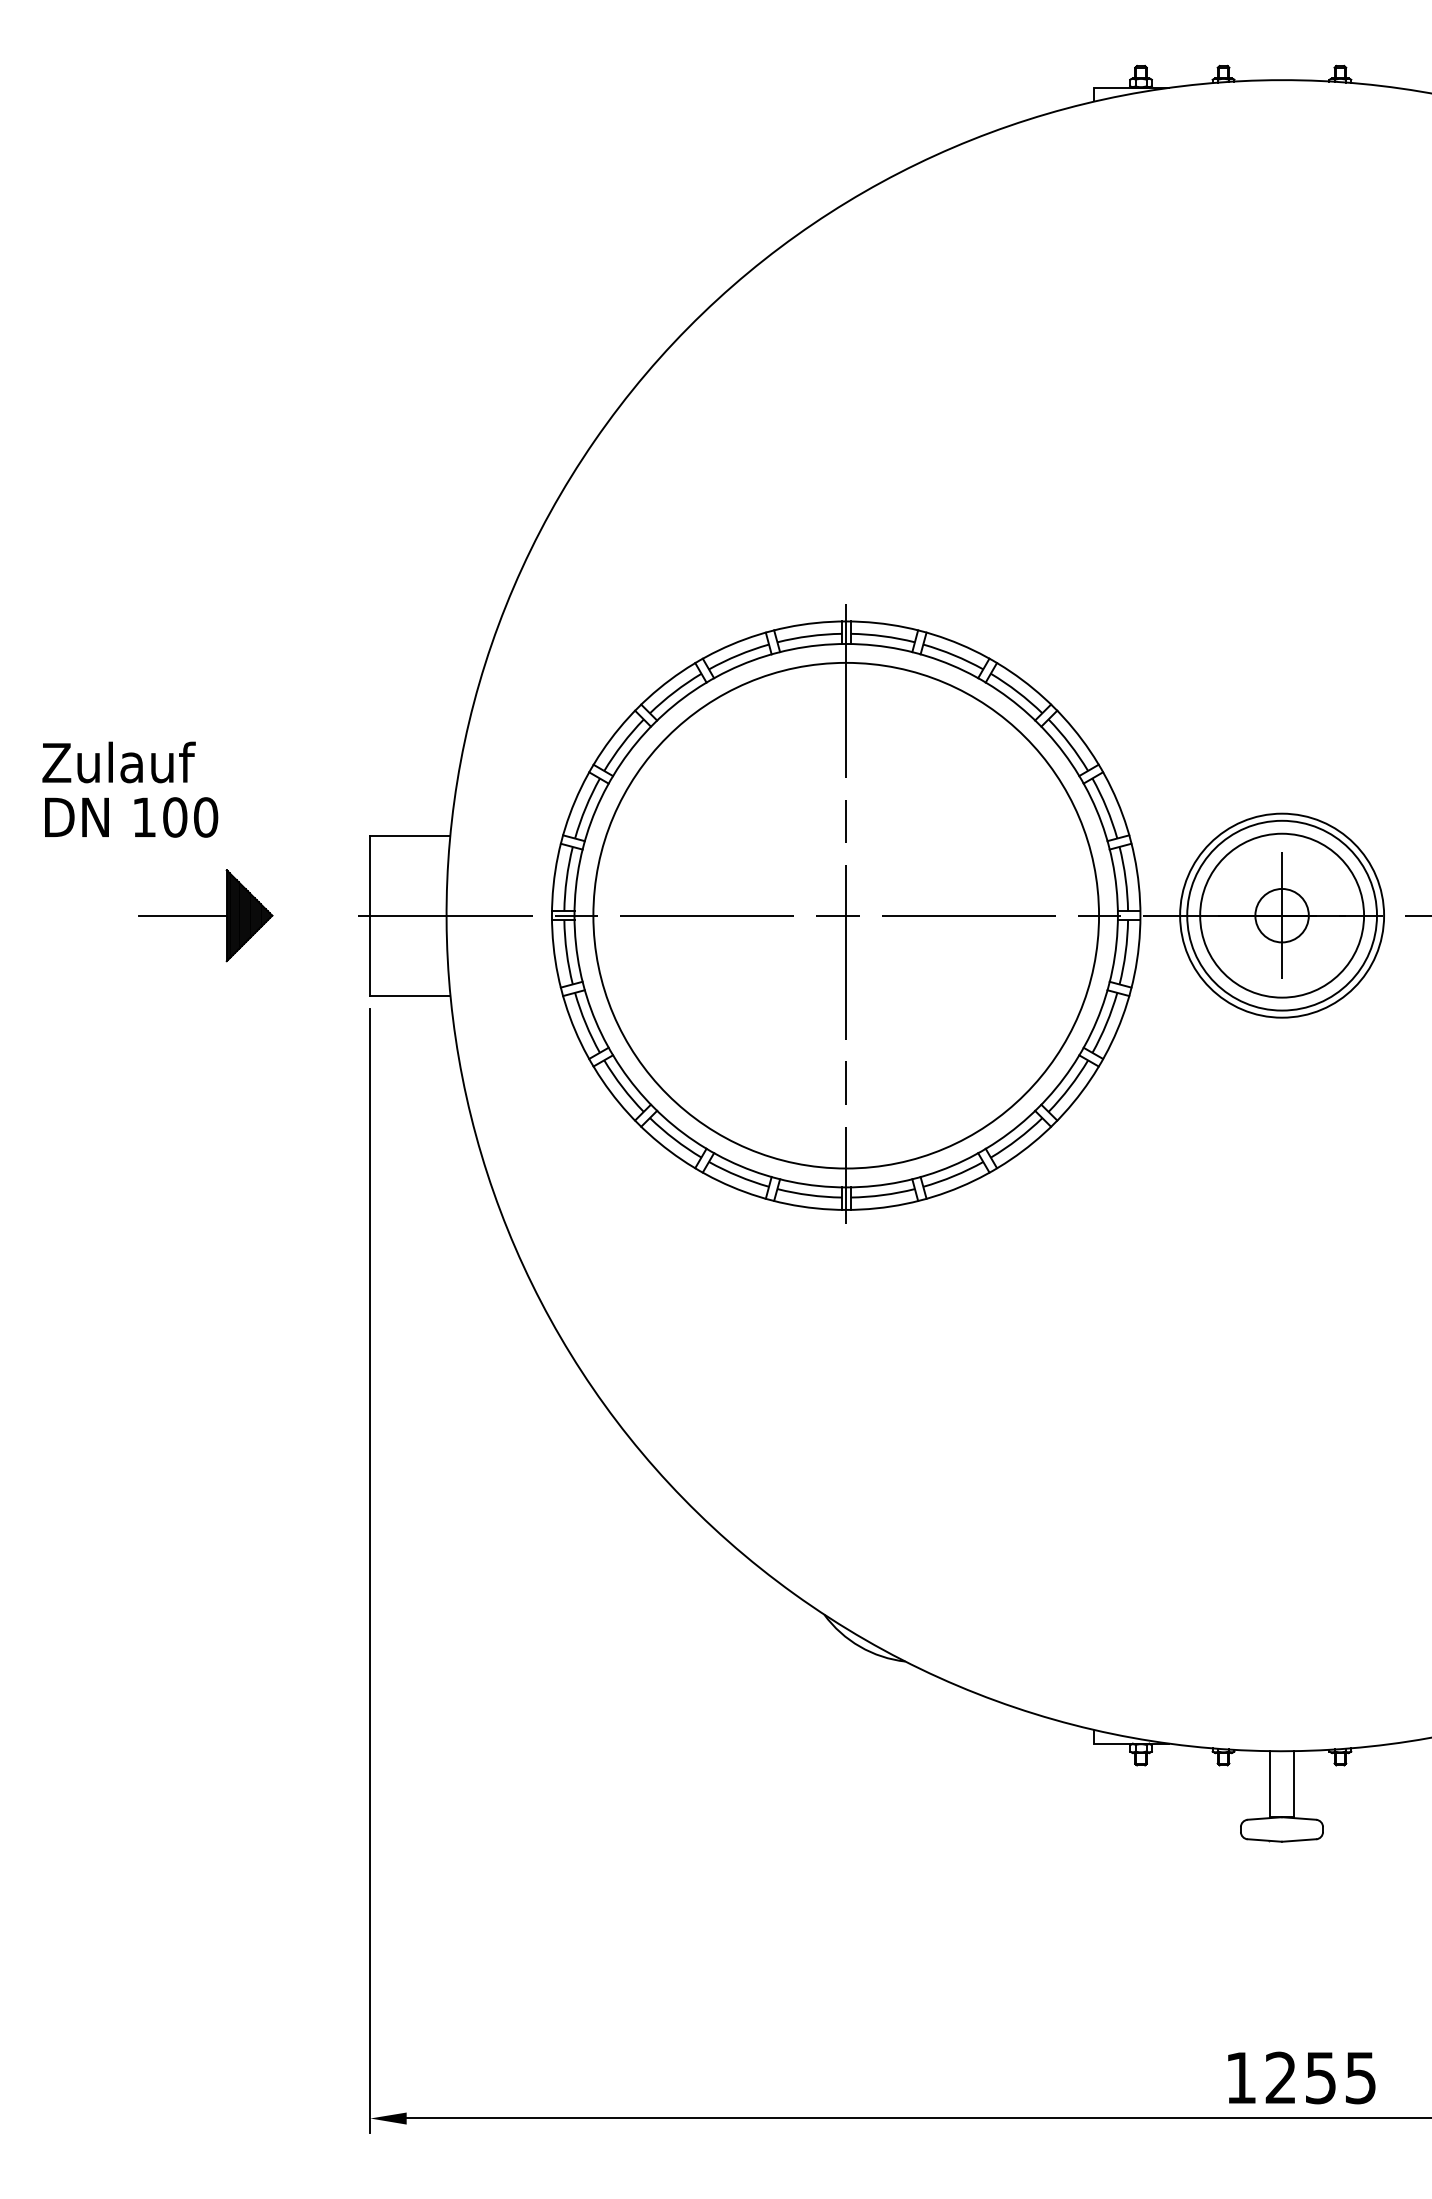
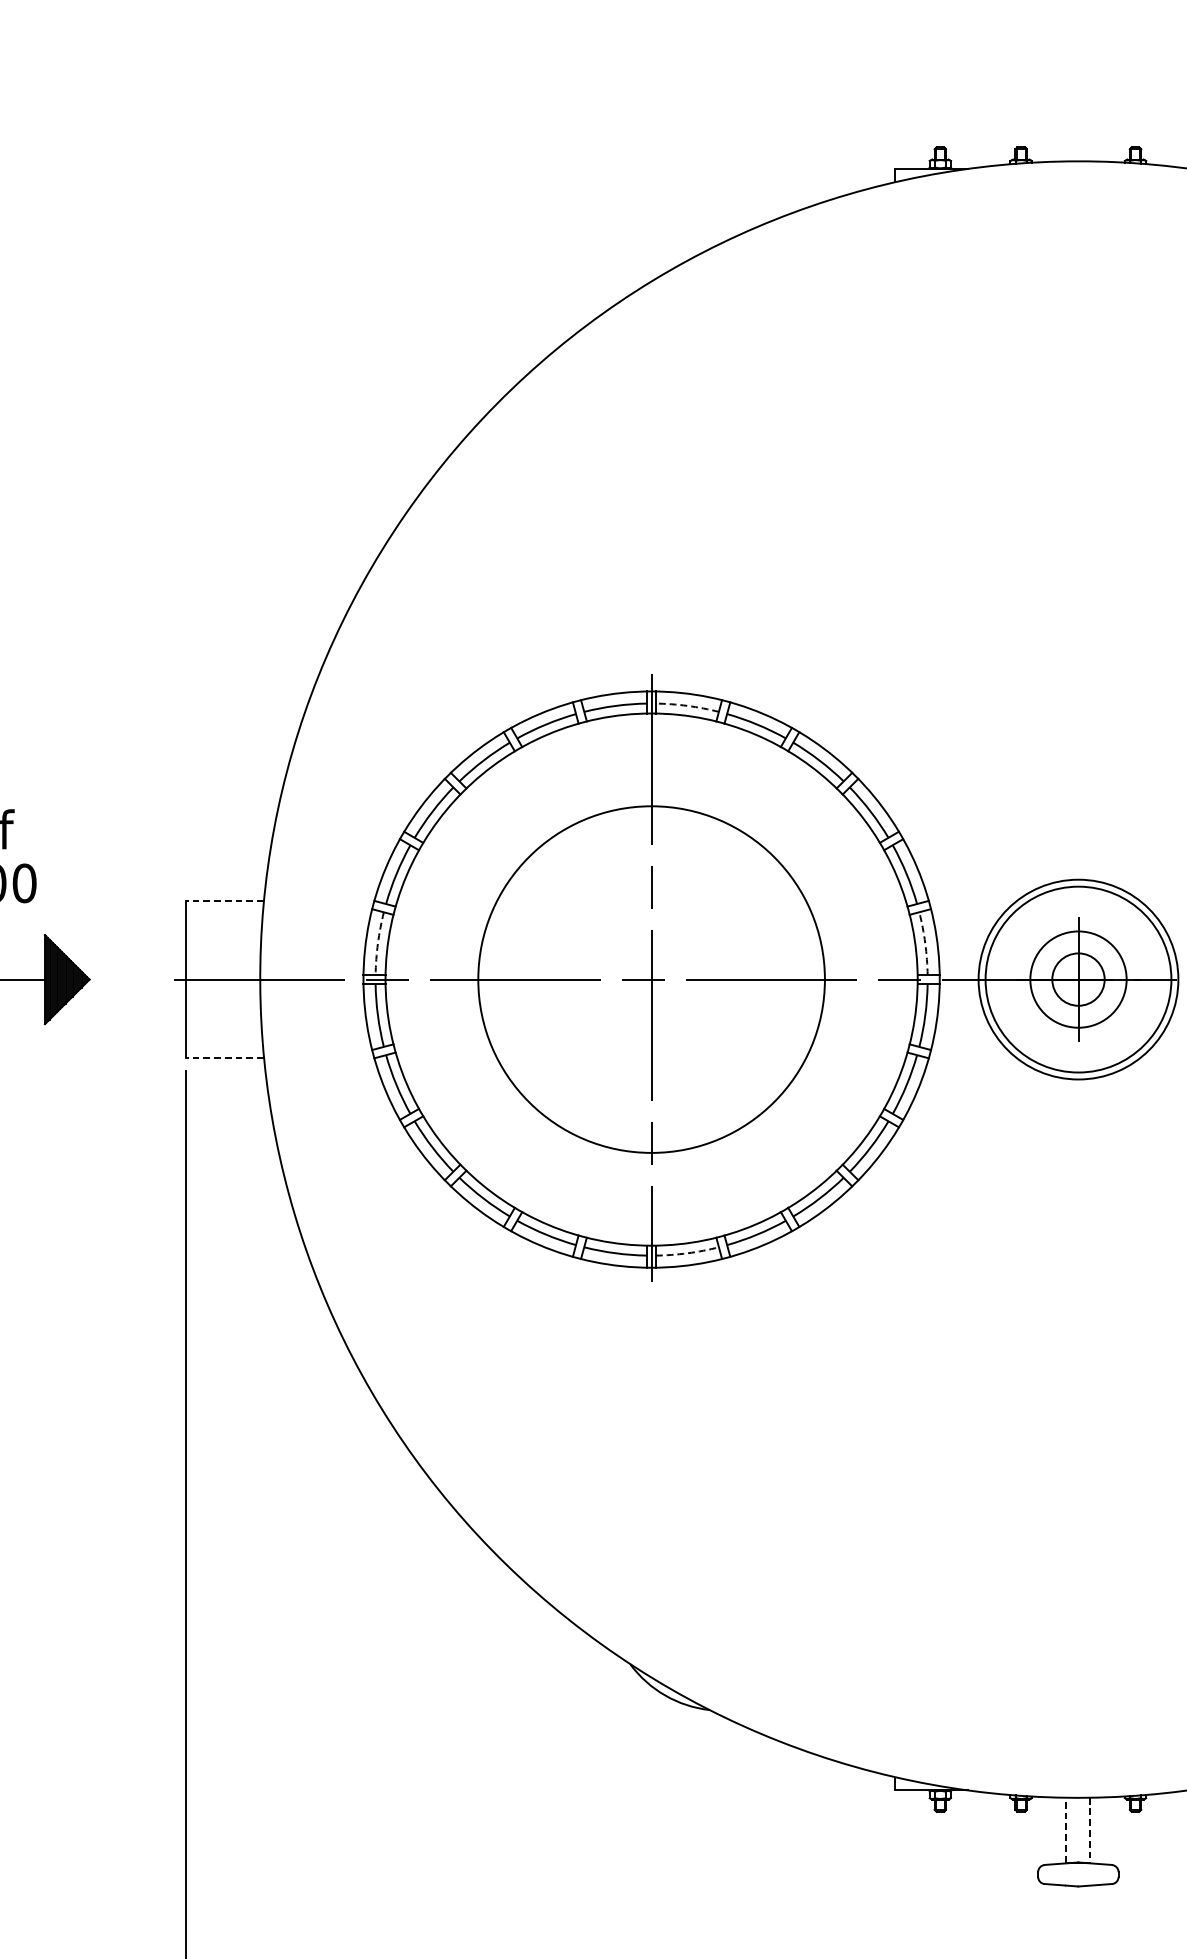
arc: (883, 636) -> (688, 706), solid -> dashed
line: (409, 835) -> (223, 901), solid -> dashed
arc: (566, 878) -> (377, 943), solid -> dashed
arc: (1125, 878) -> (925, 943), solid -> dashed
circle: (846, 915) -> (651, 979), size x0.7
circle: (1282, 915) -> (1078, 979), size x0.6
line: (409, 995) -> (223, 1057), solid -> dashed
arc: (883, 1195) -> (688, 1253), solid -> dashed
line: (1269, 1783) -> (1066, 1829), solid -> dashed
line: (1294, 1784) -> (1090, 1830), solid -> dashed

